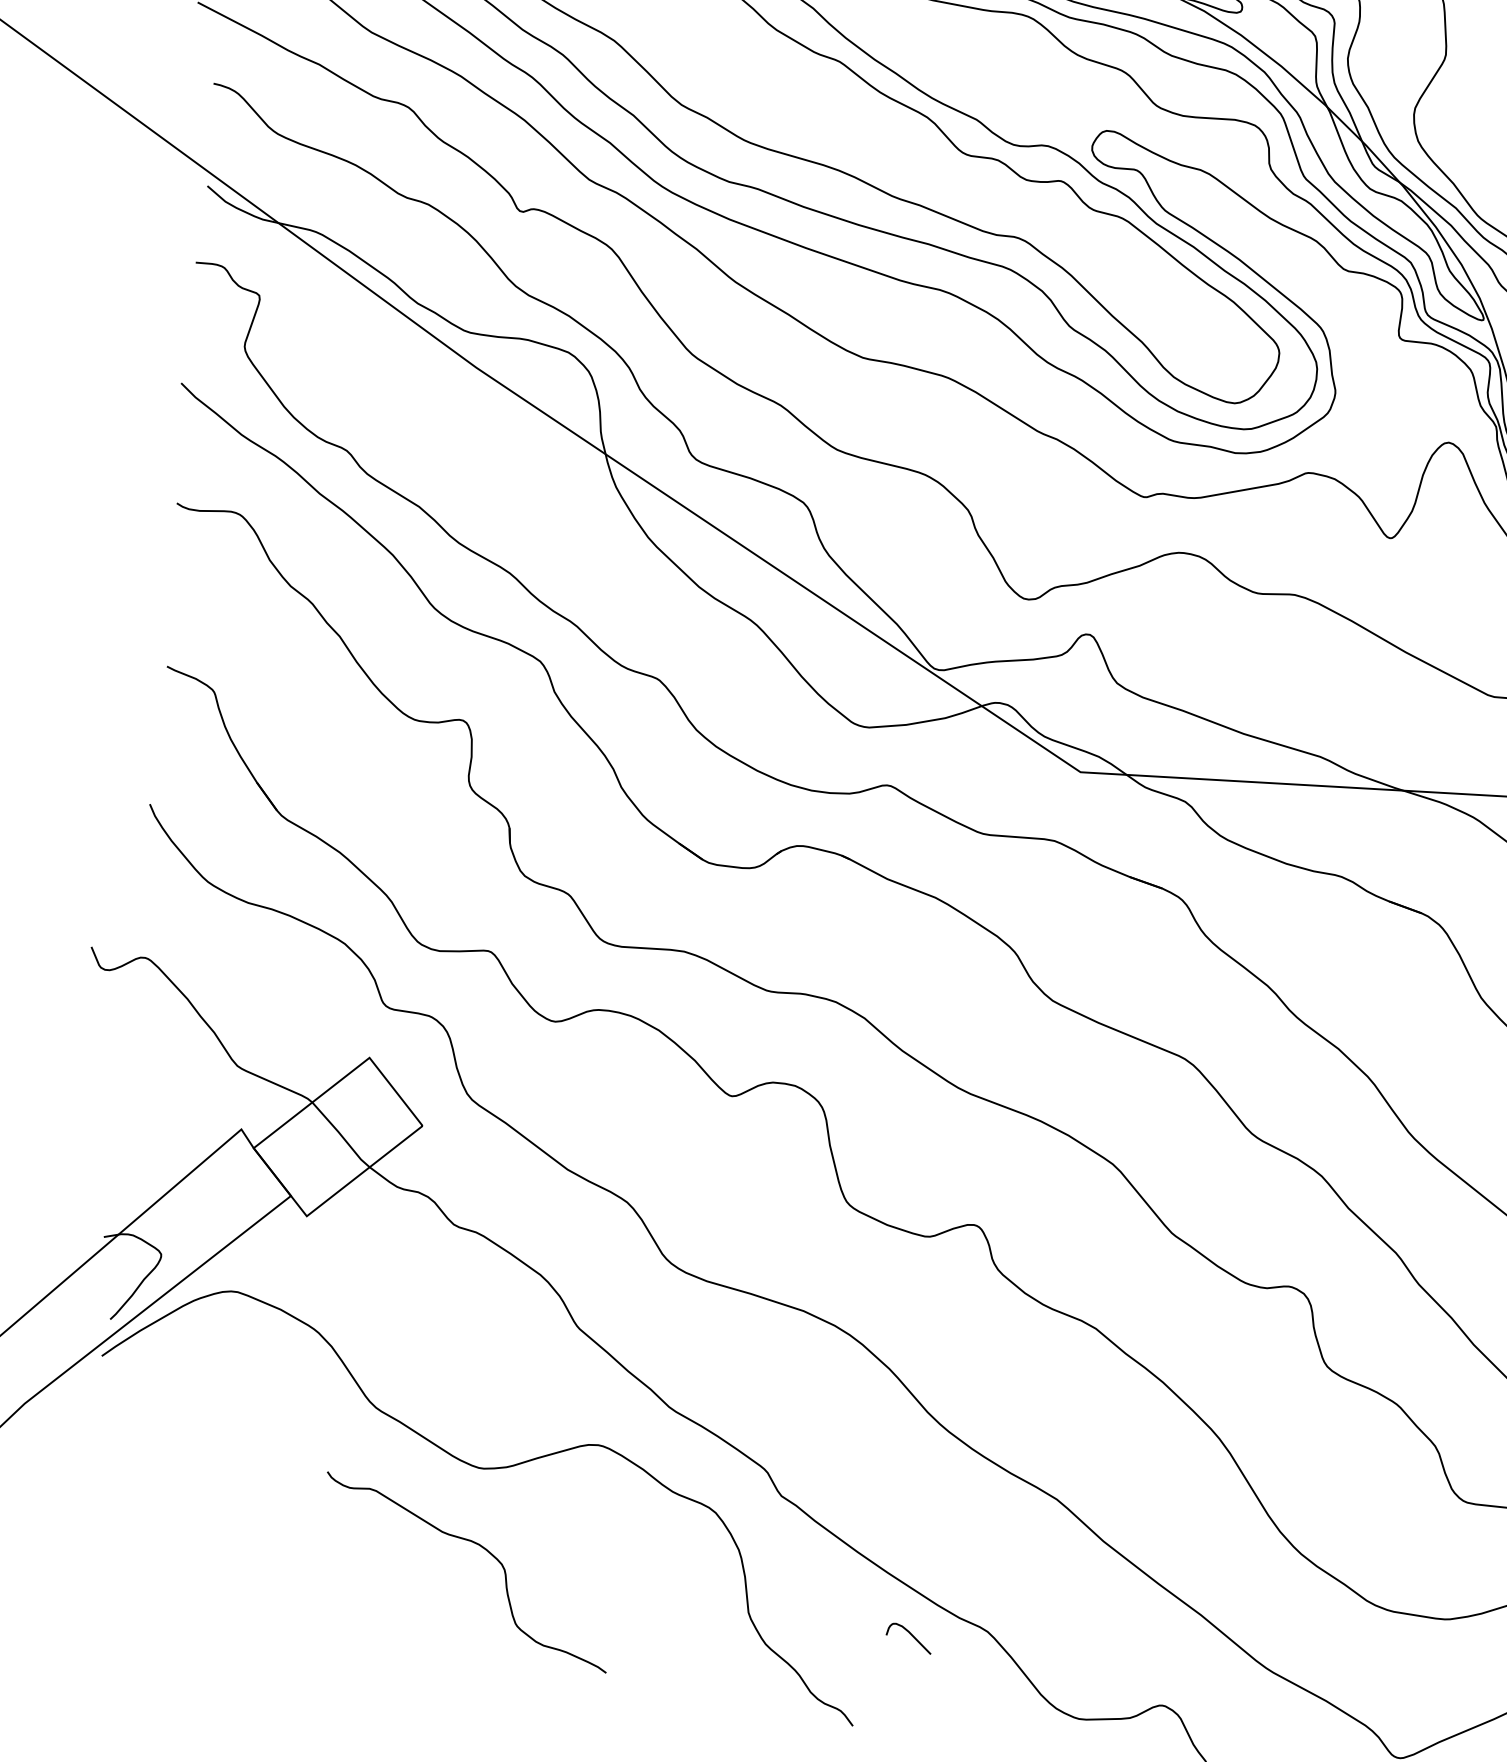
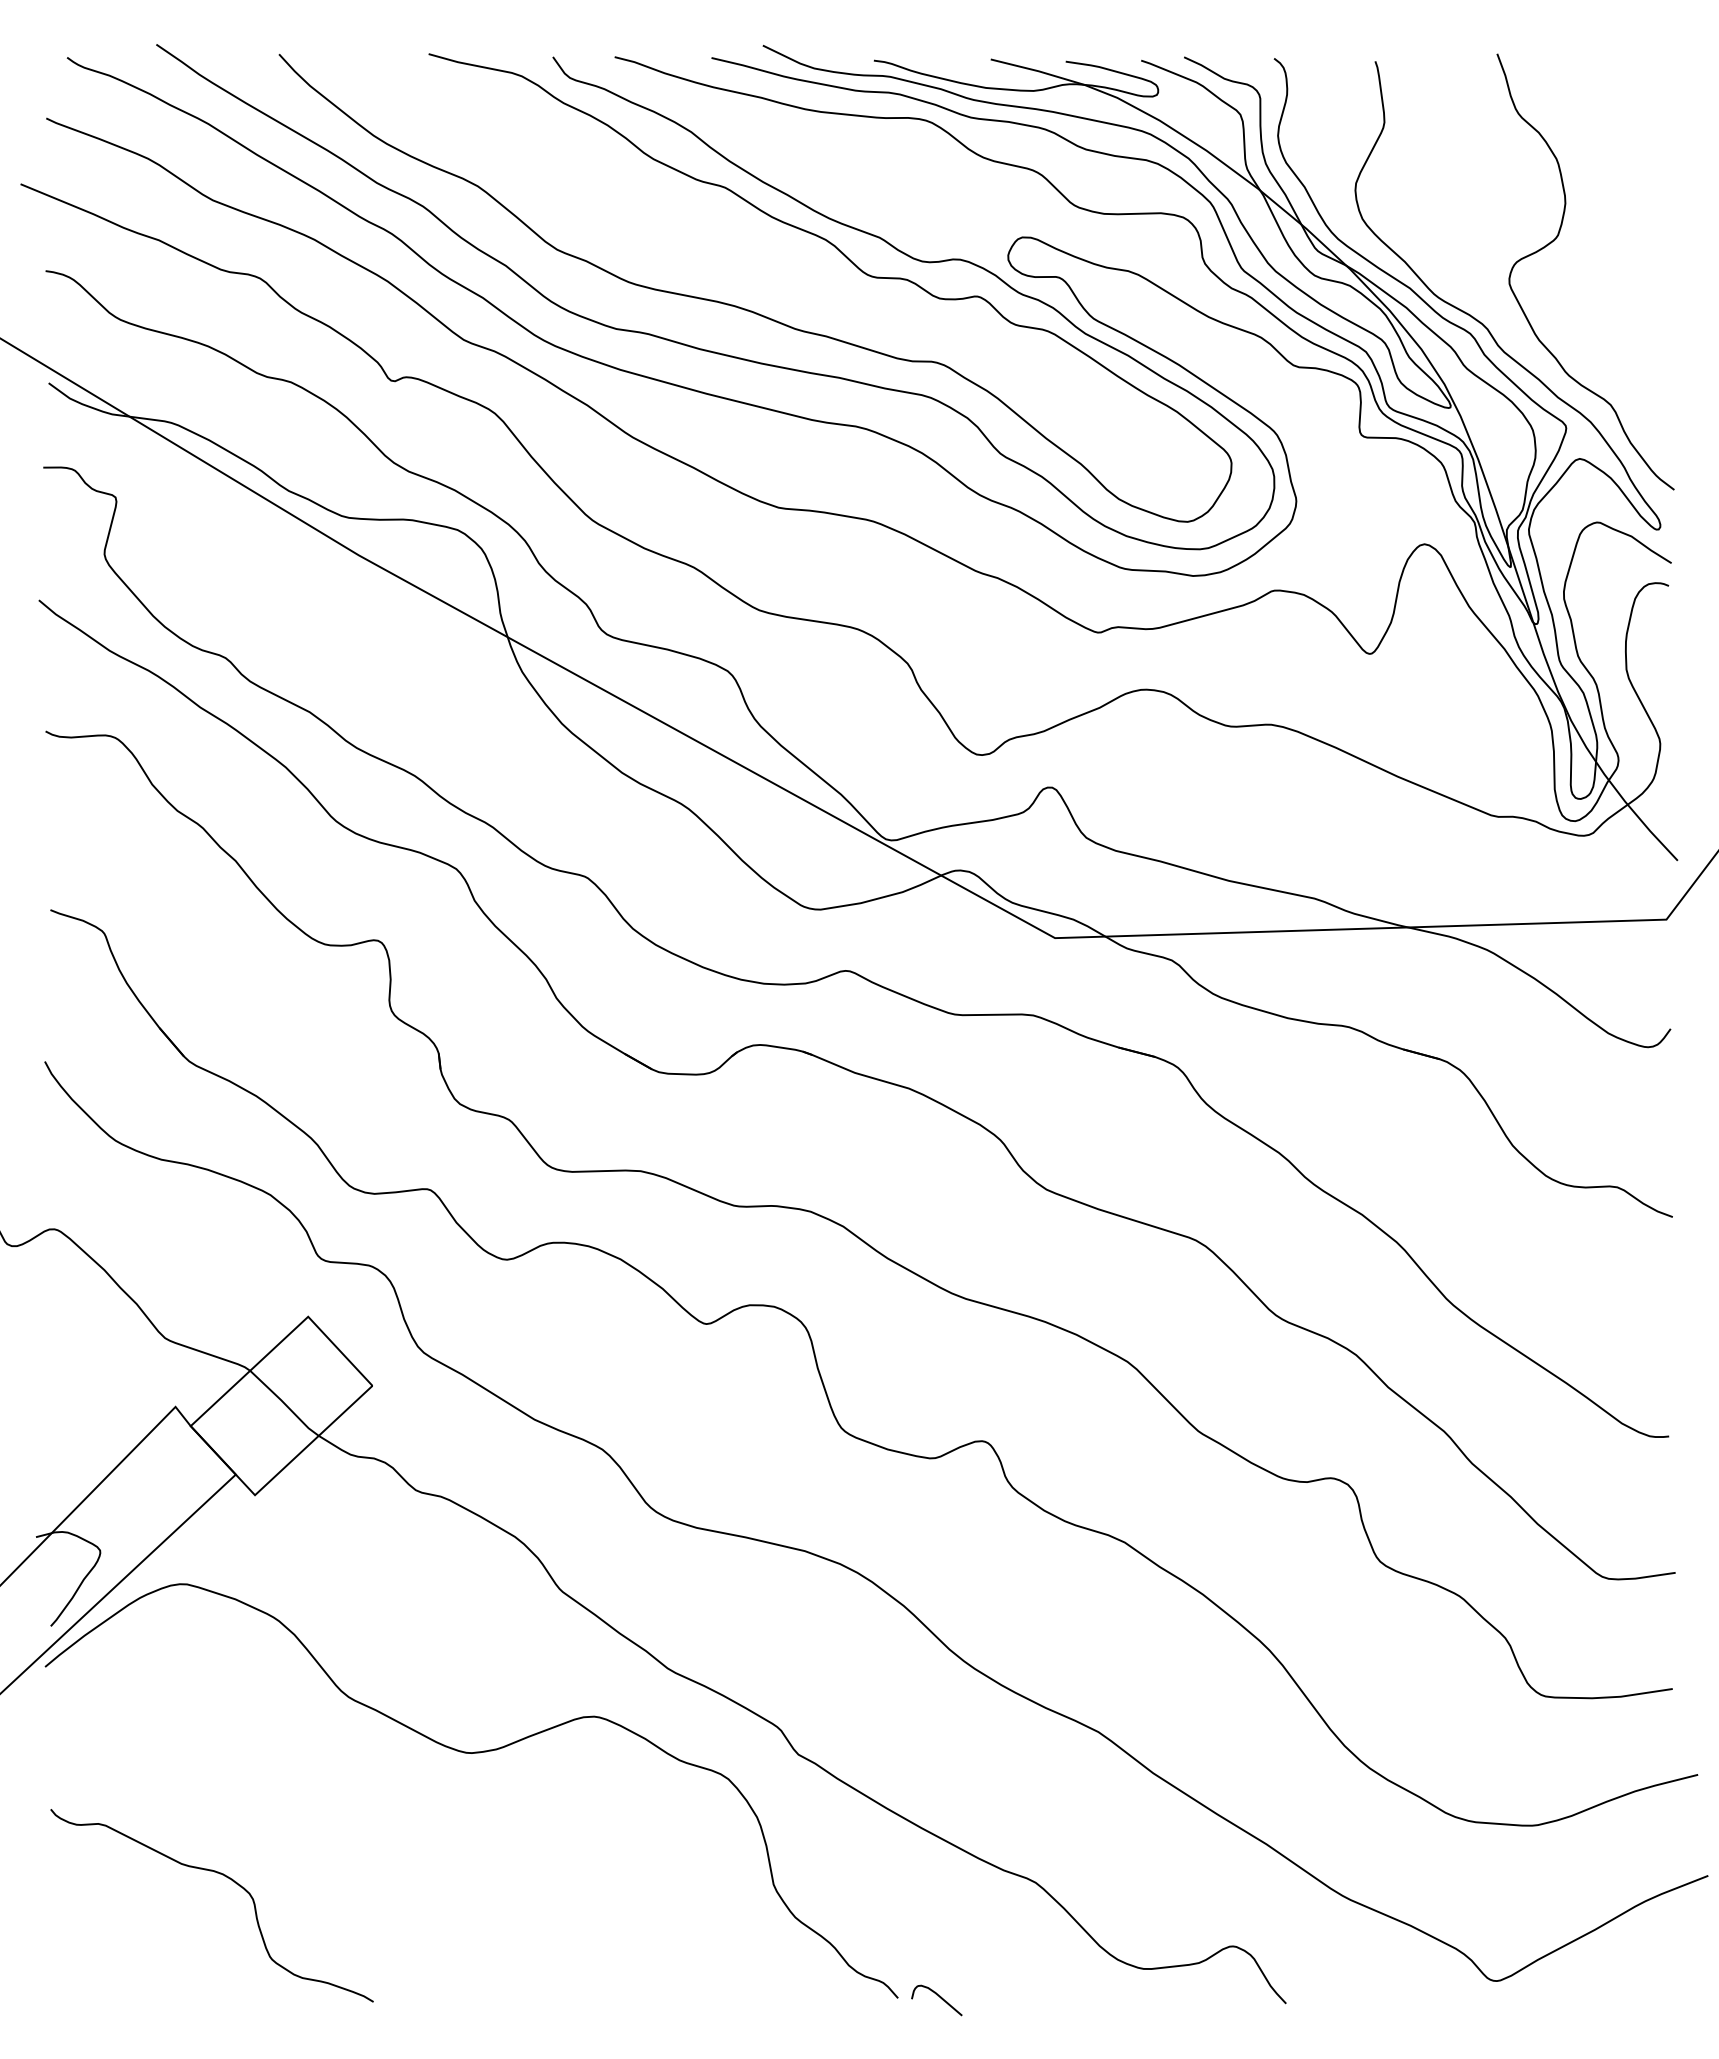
curve: (483, 1548) -> (227, 1878), moved
curve: (911, 1635) -> (939, 1997), moved

